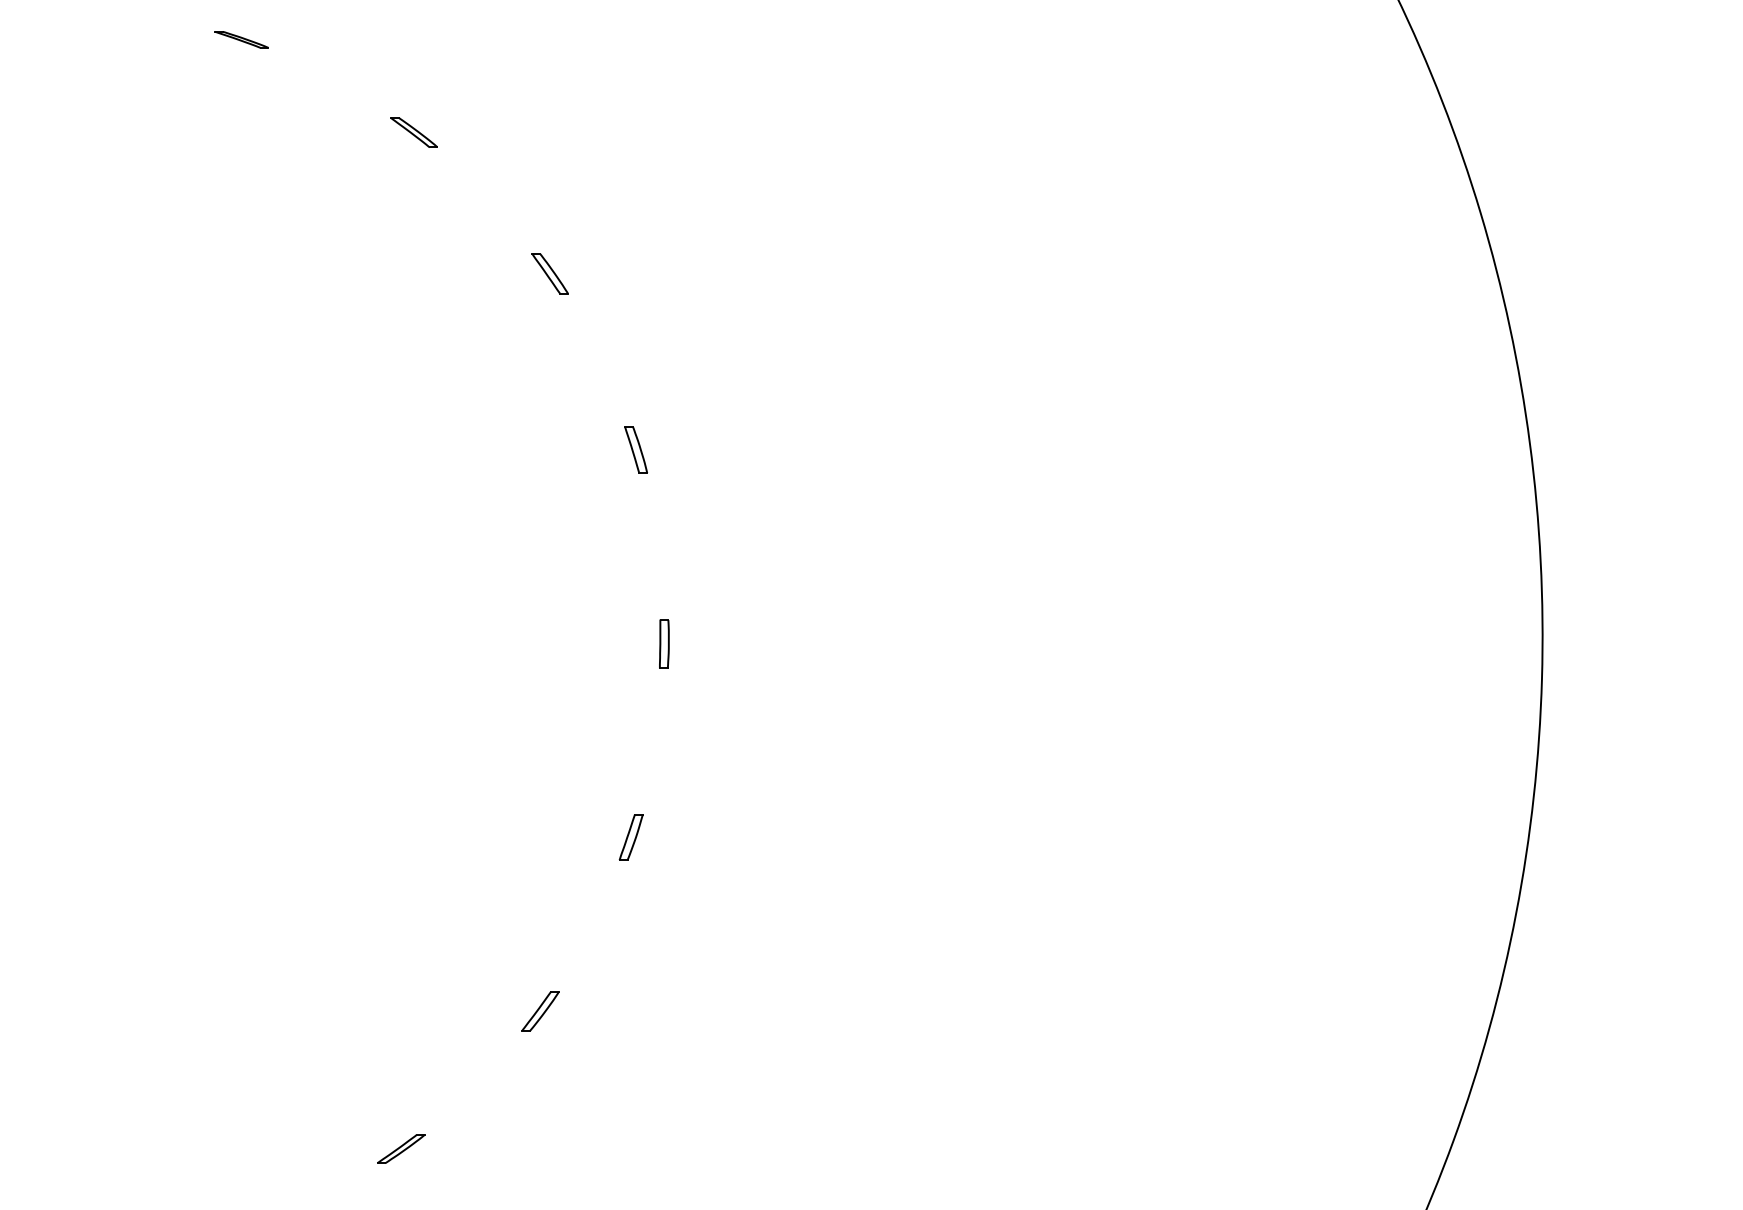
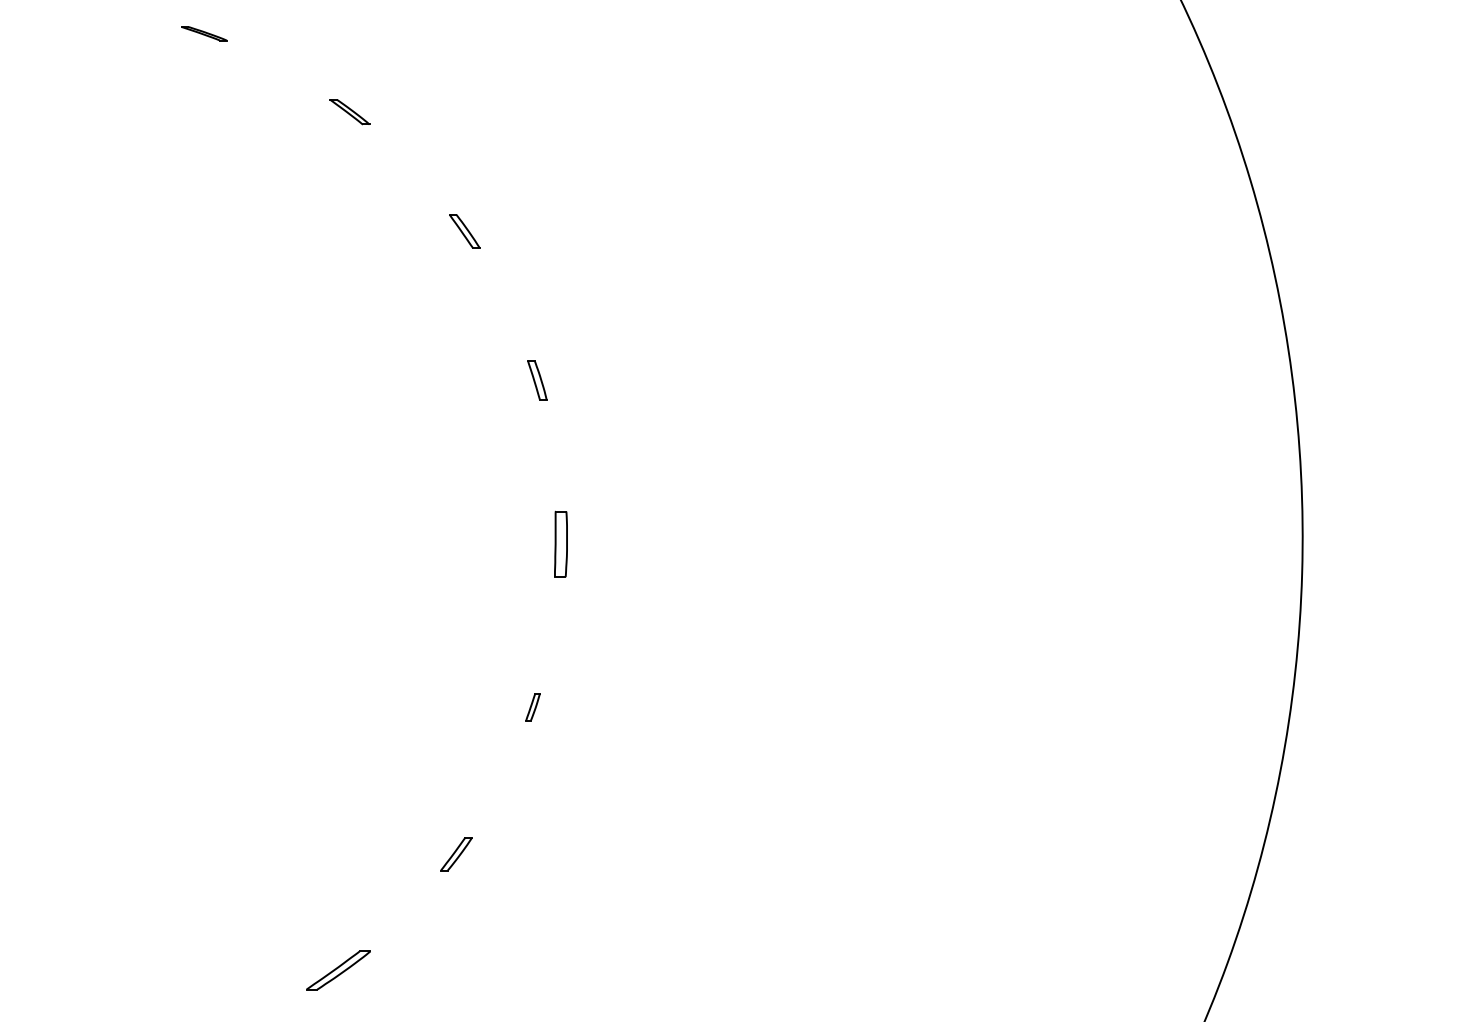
part: (664, 643) -> (561, 543), size x1.6
part: (630, 837) -> (532, 707), size x0.7
part: (401, 1148) -> (339, 969), size x1.6

